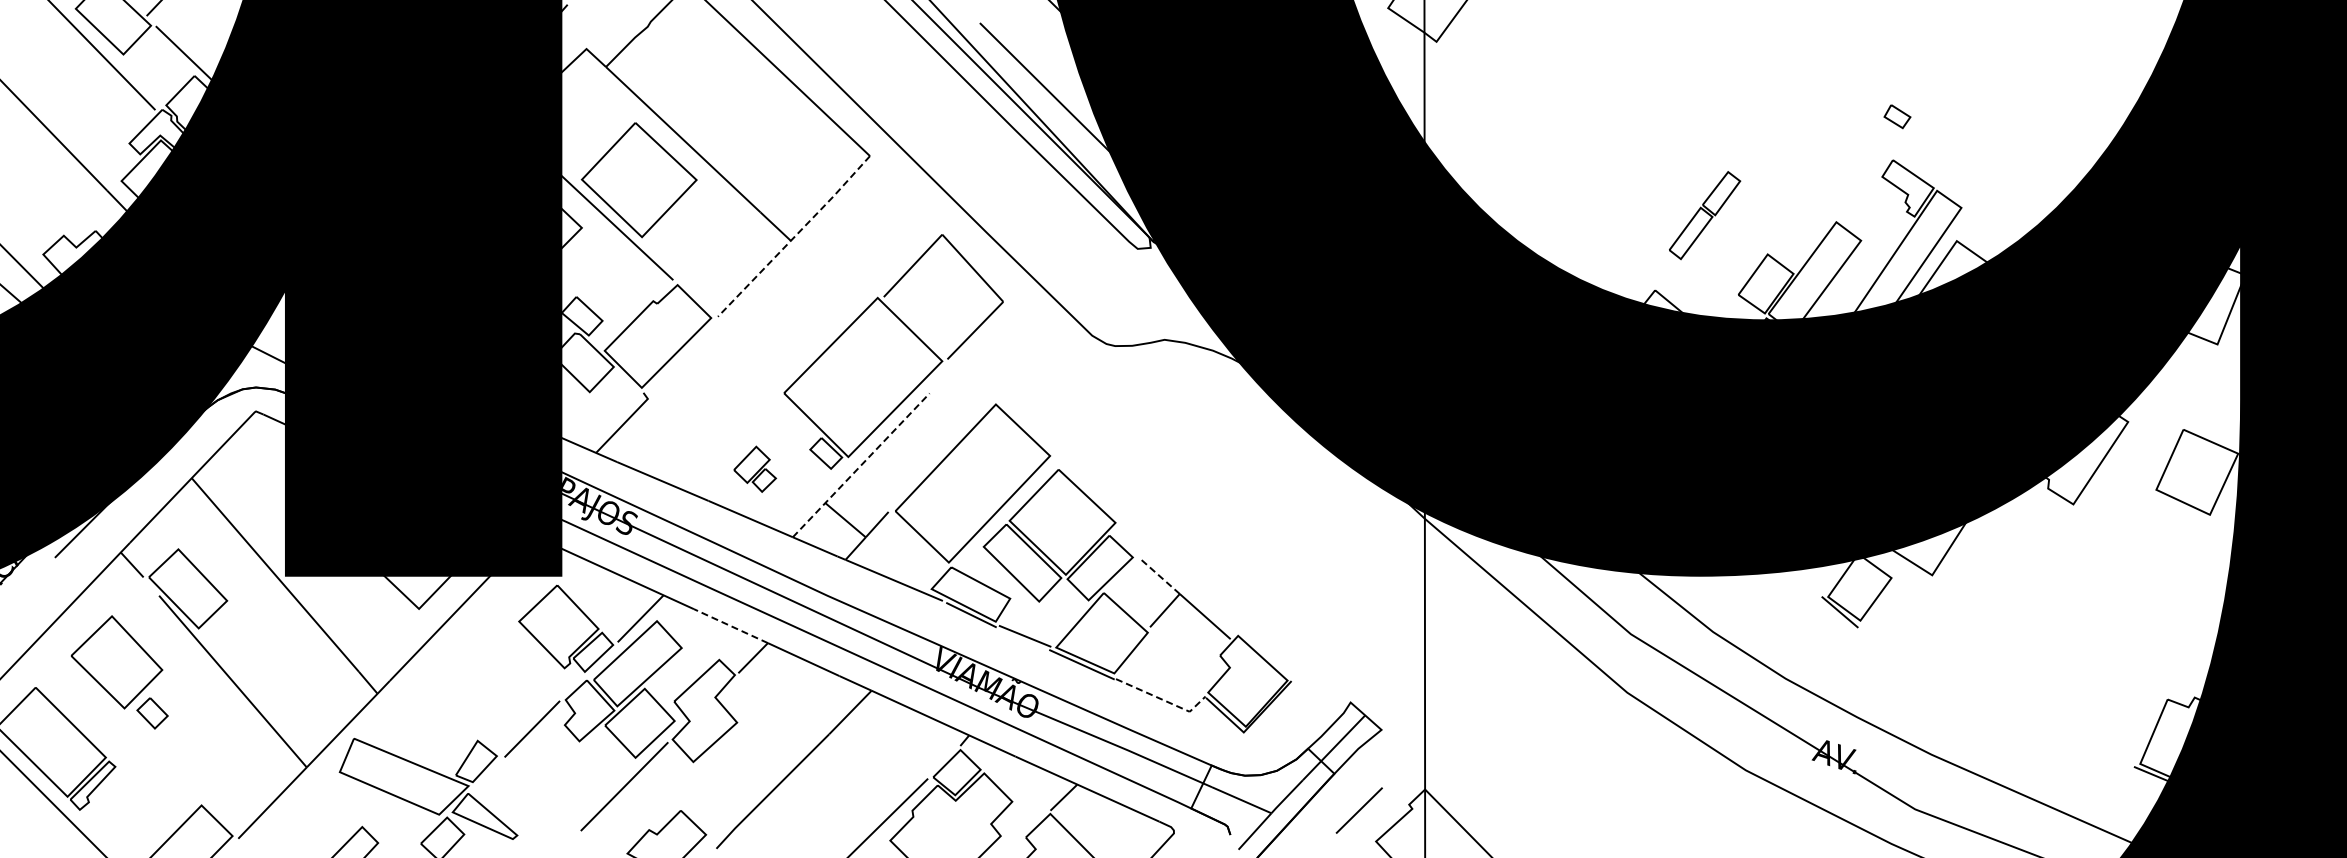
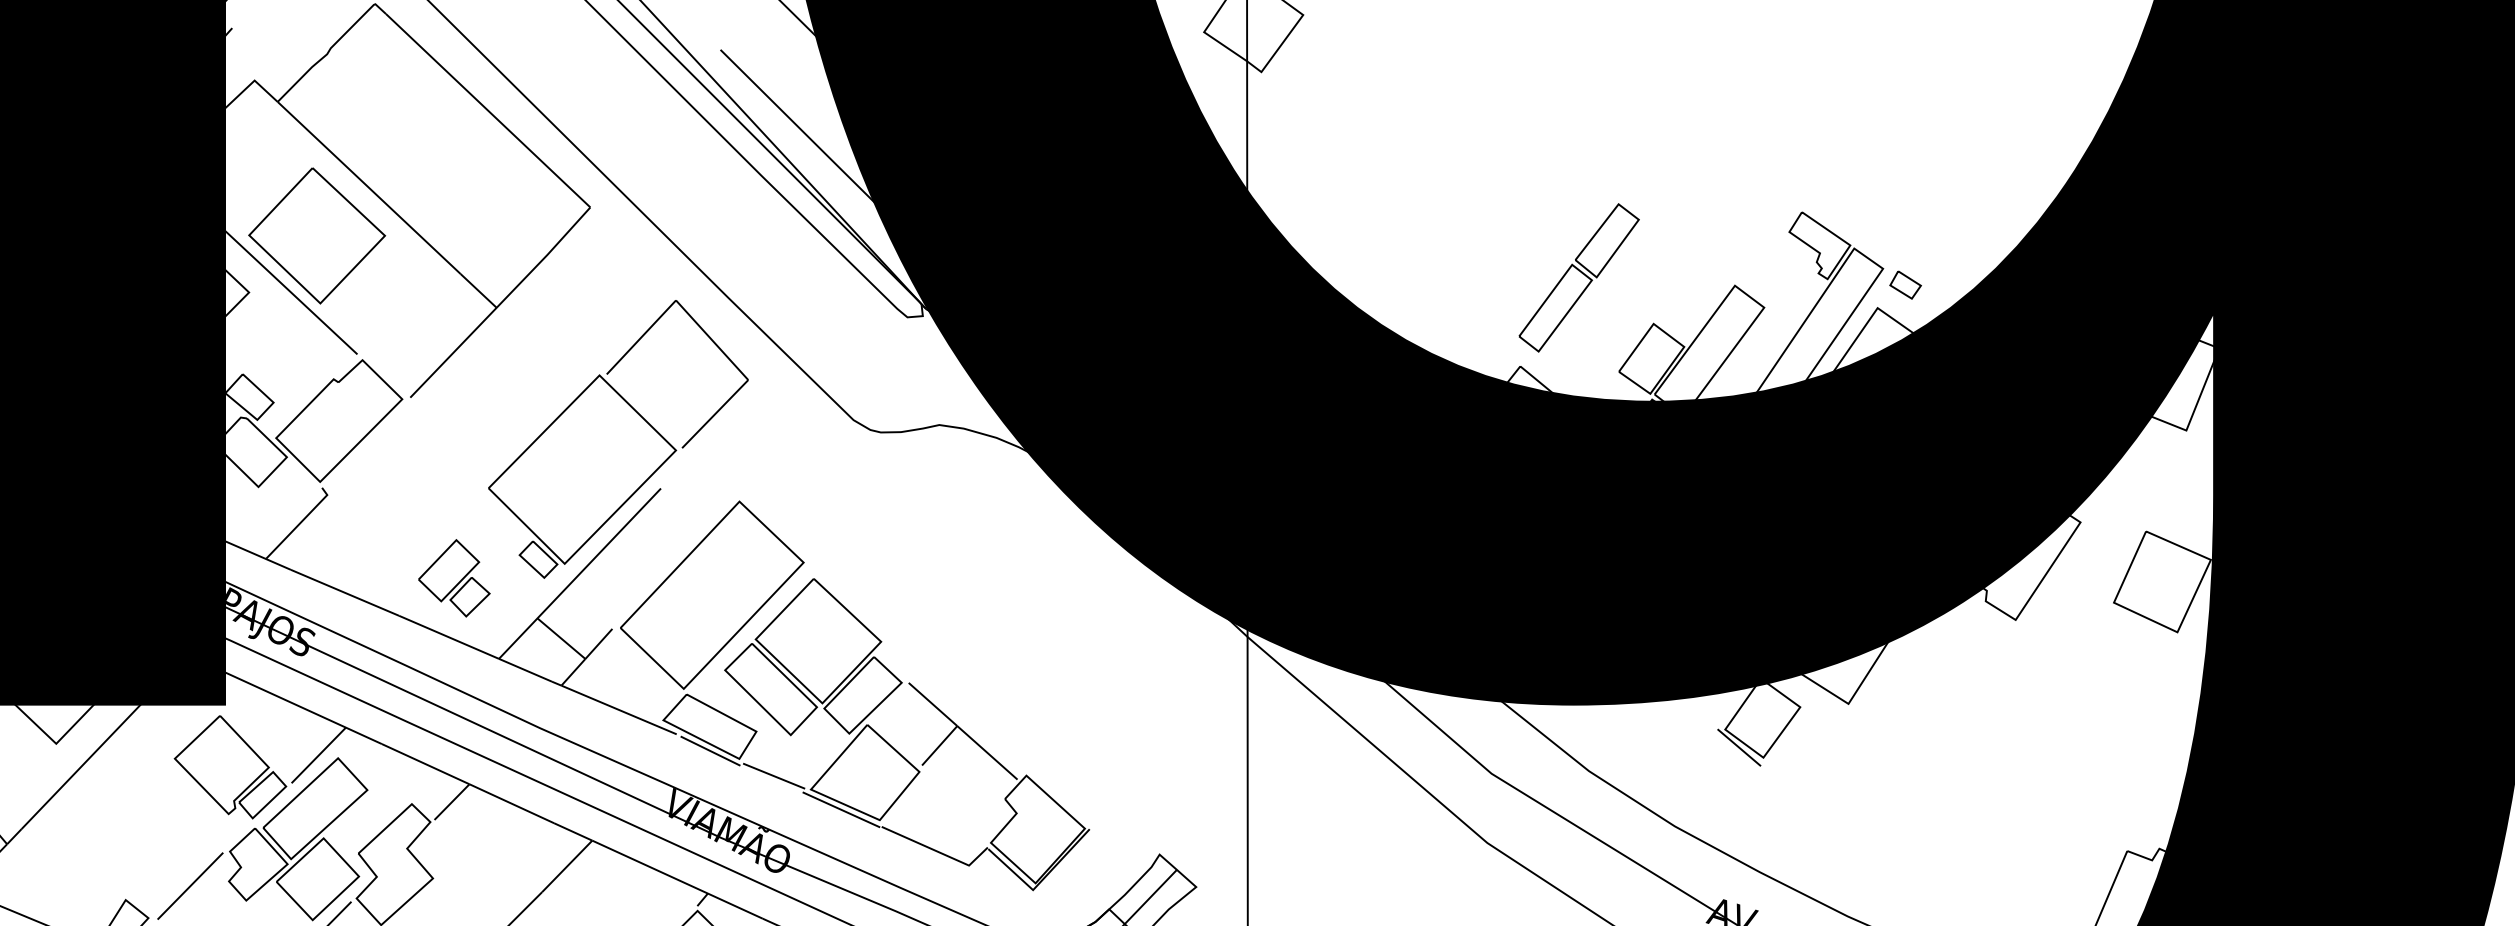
part: (1897, 116) -> (1905, 284), moved
part: (1704, 215) -> (1578, 277), size x1.43
line: (795, 236) -> (502, 302), dashed -> solid
line: (861, 464) -> (580, 572), dashed -> solid
part: (754, 469) -> (453, 578), size x1.43
line: (1158, 575) -> (932, 704), dashed -> solid
line: (730, 626) -> (425, 764), dashed -> solid
line: (1163, 700) -> (937, 852), dashed -> solid

